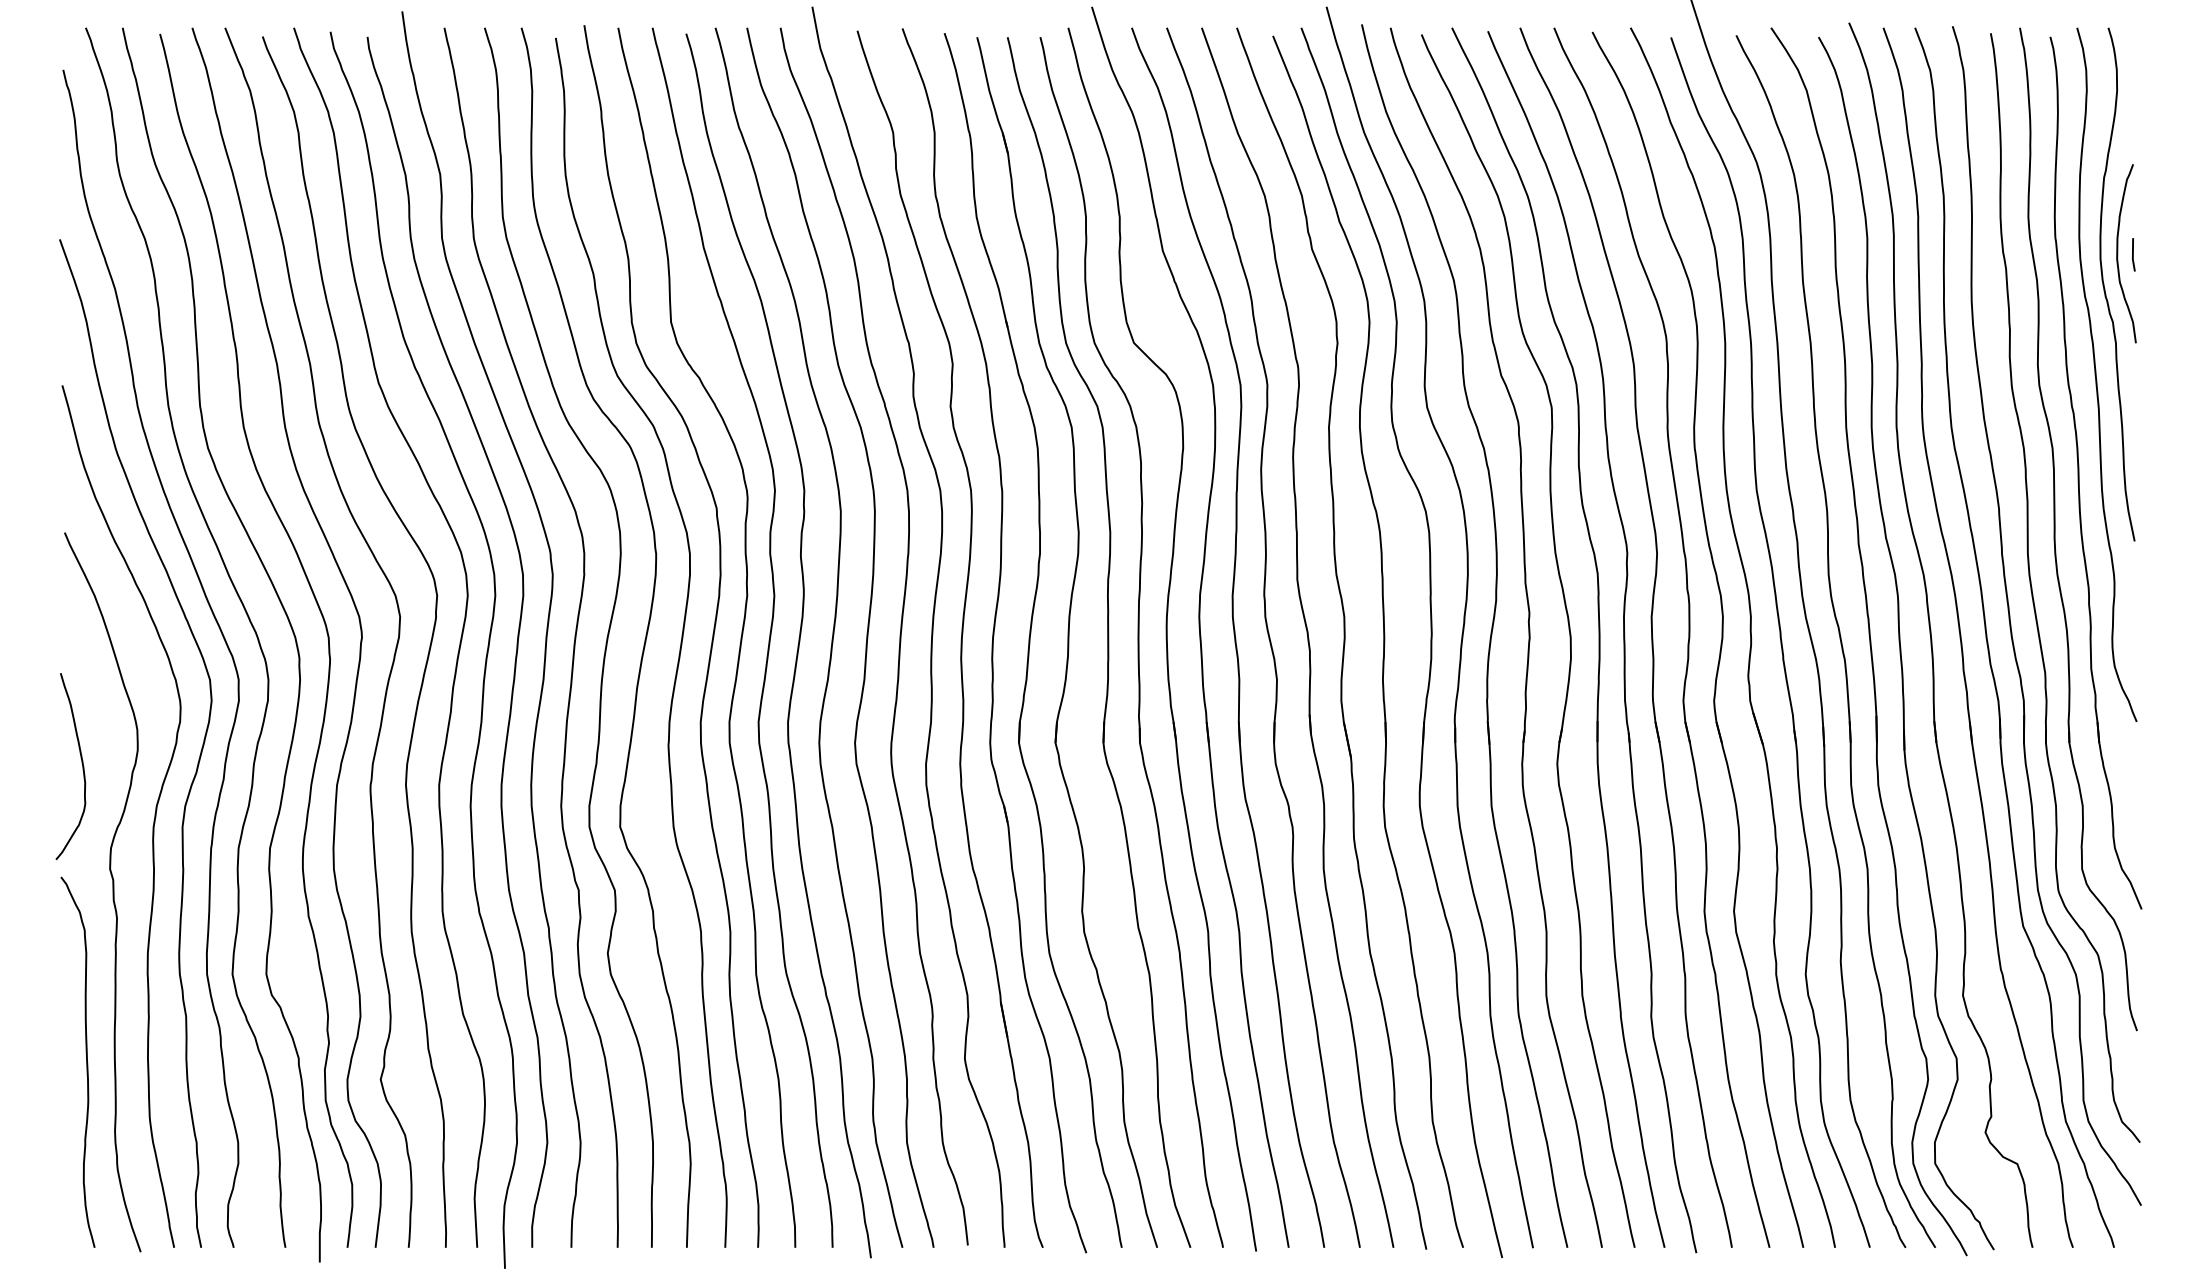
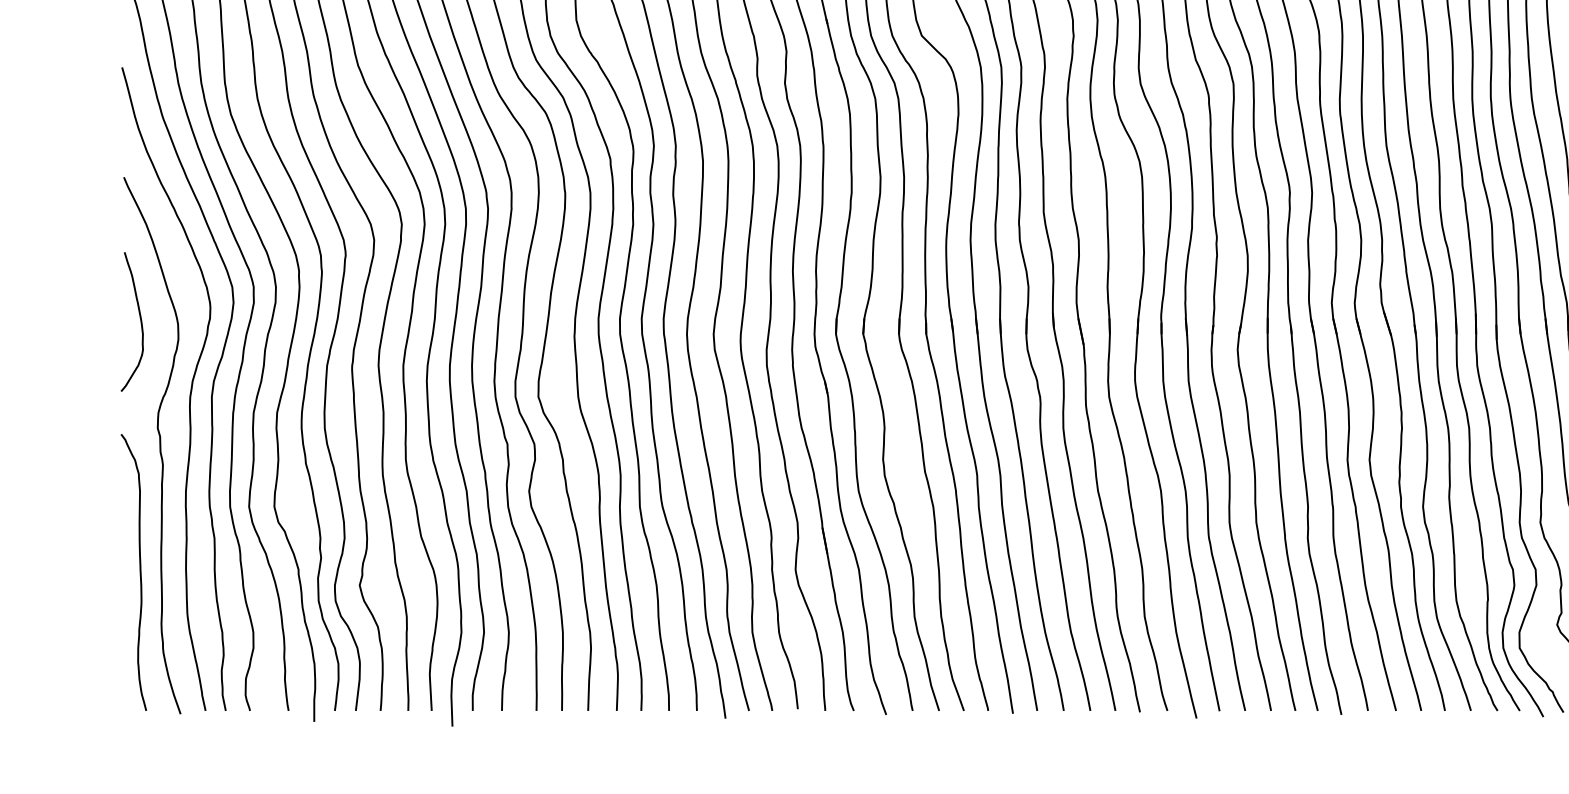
curve: (81, 763) -> (140, 319), moved

